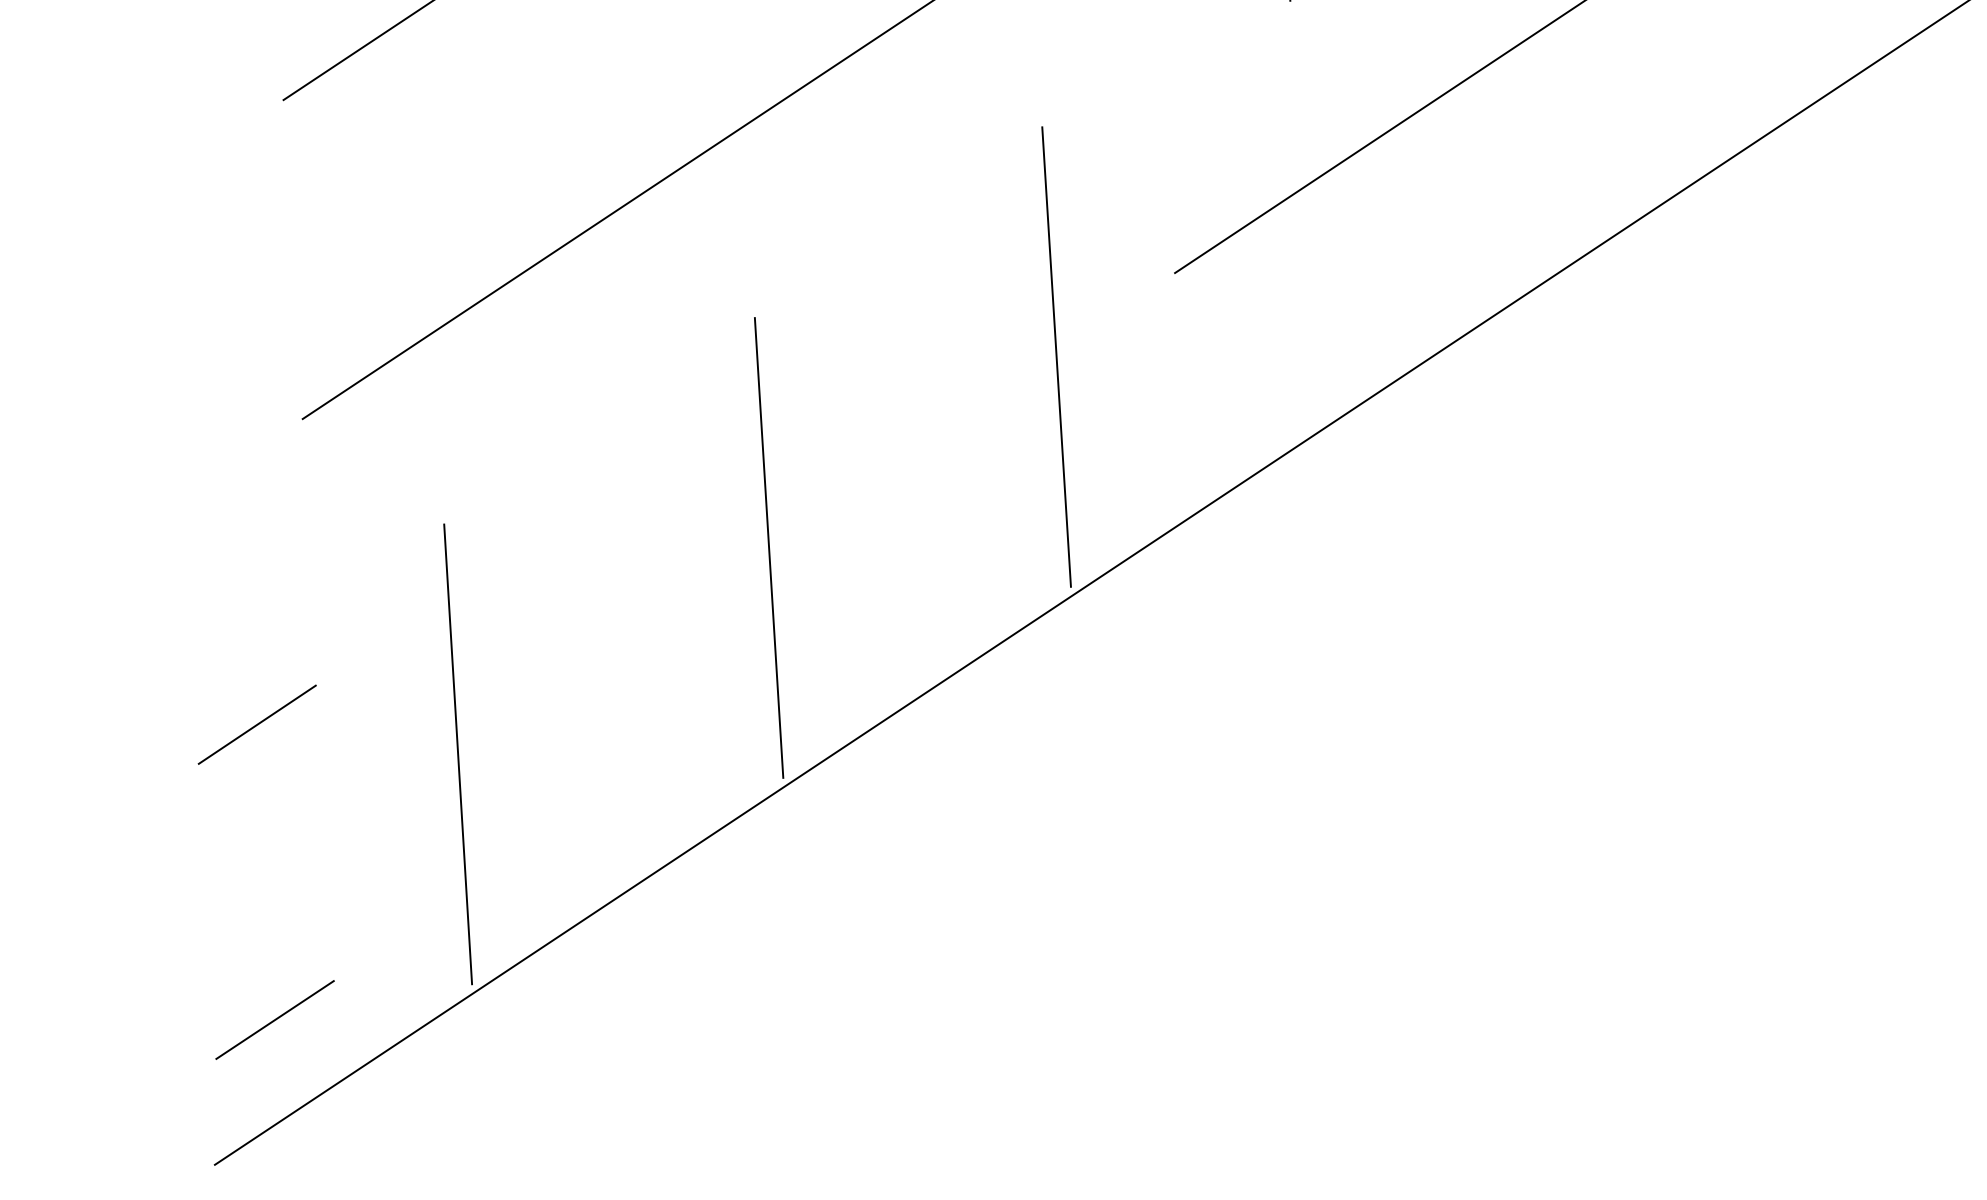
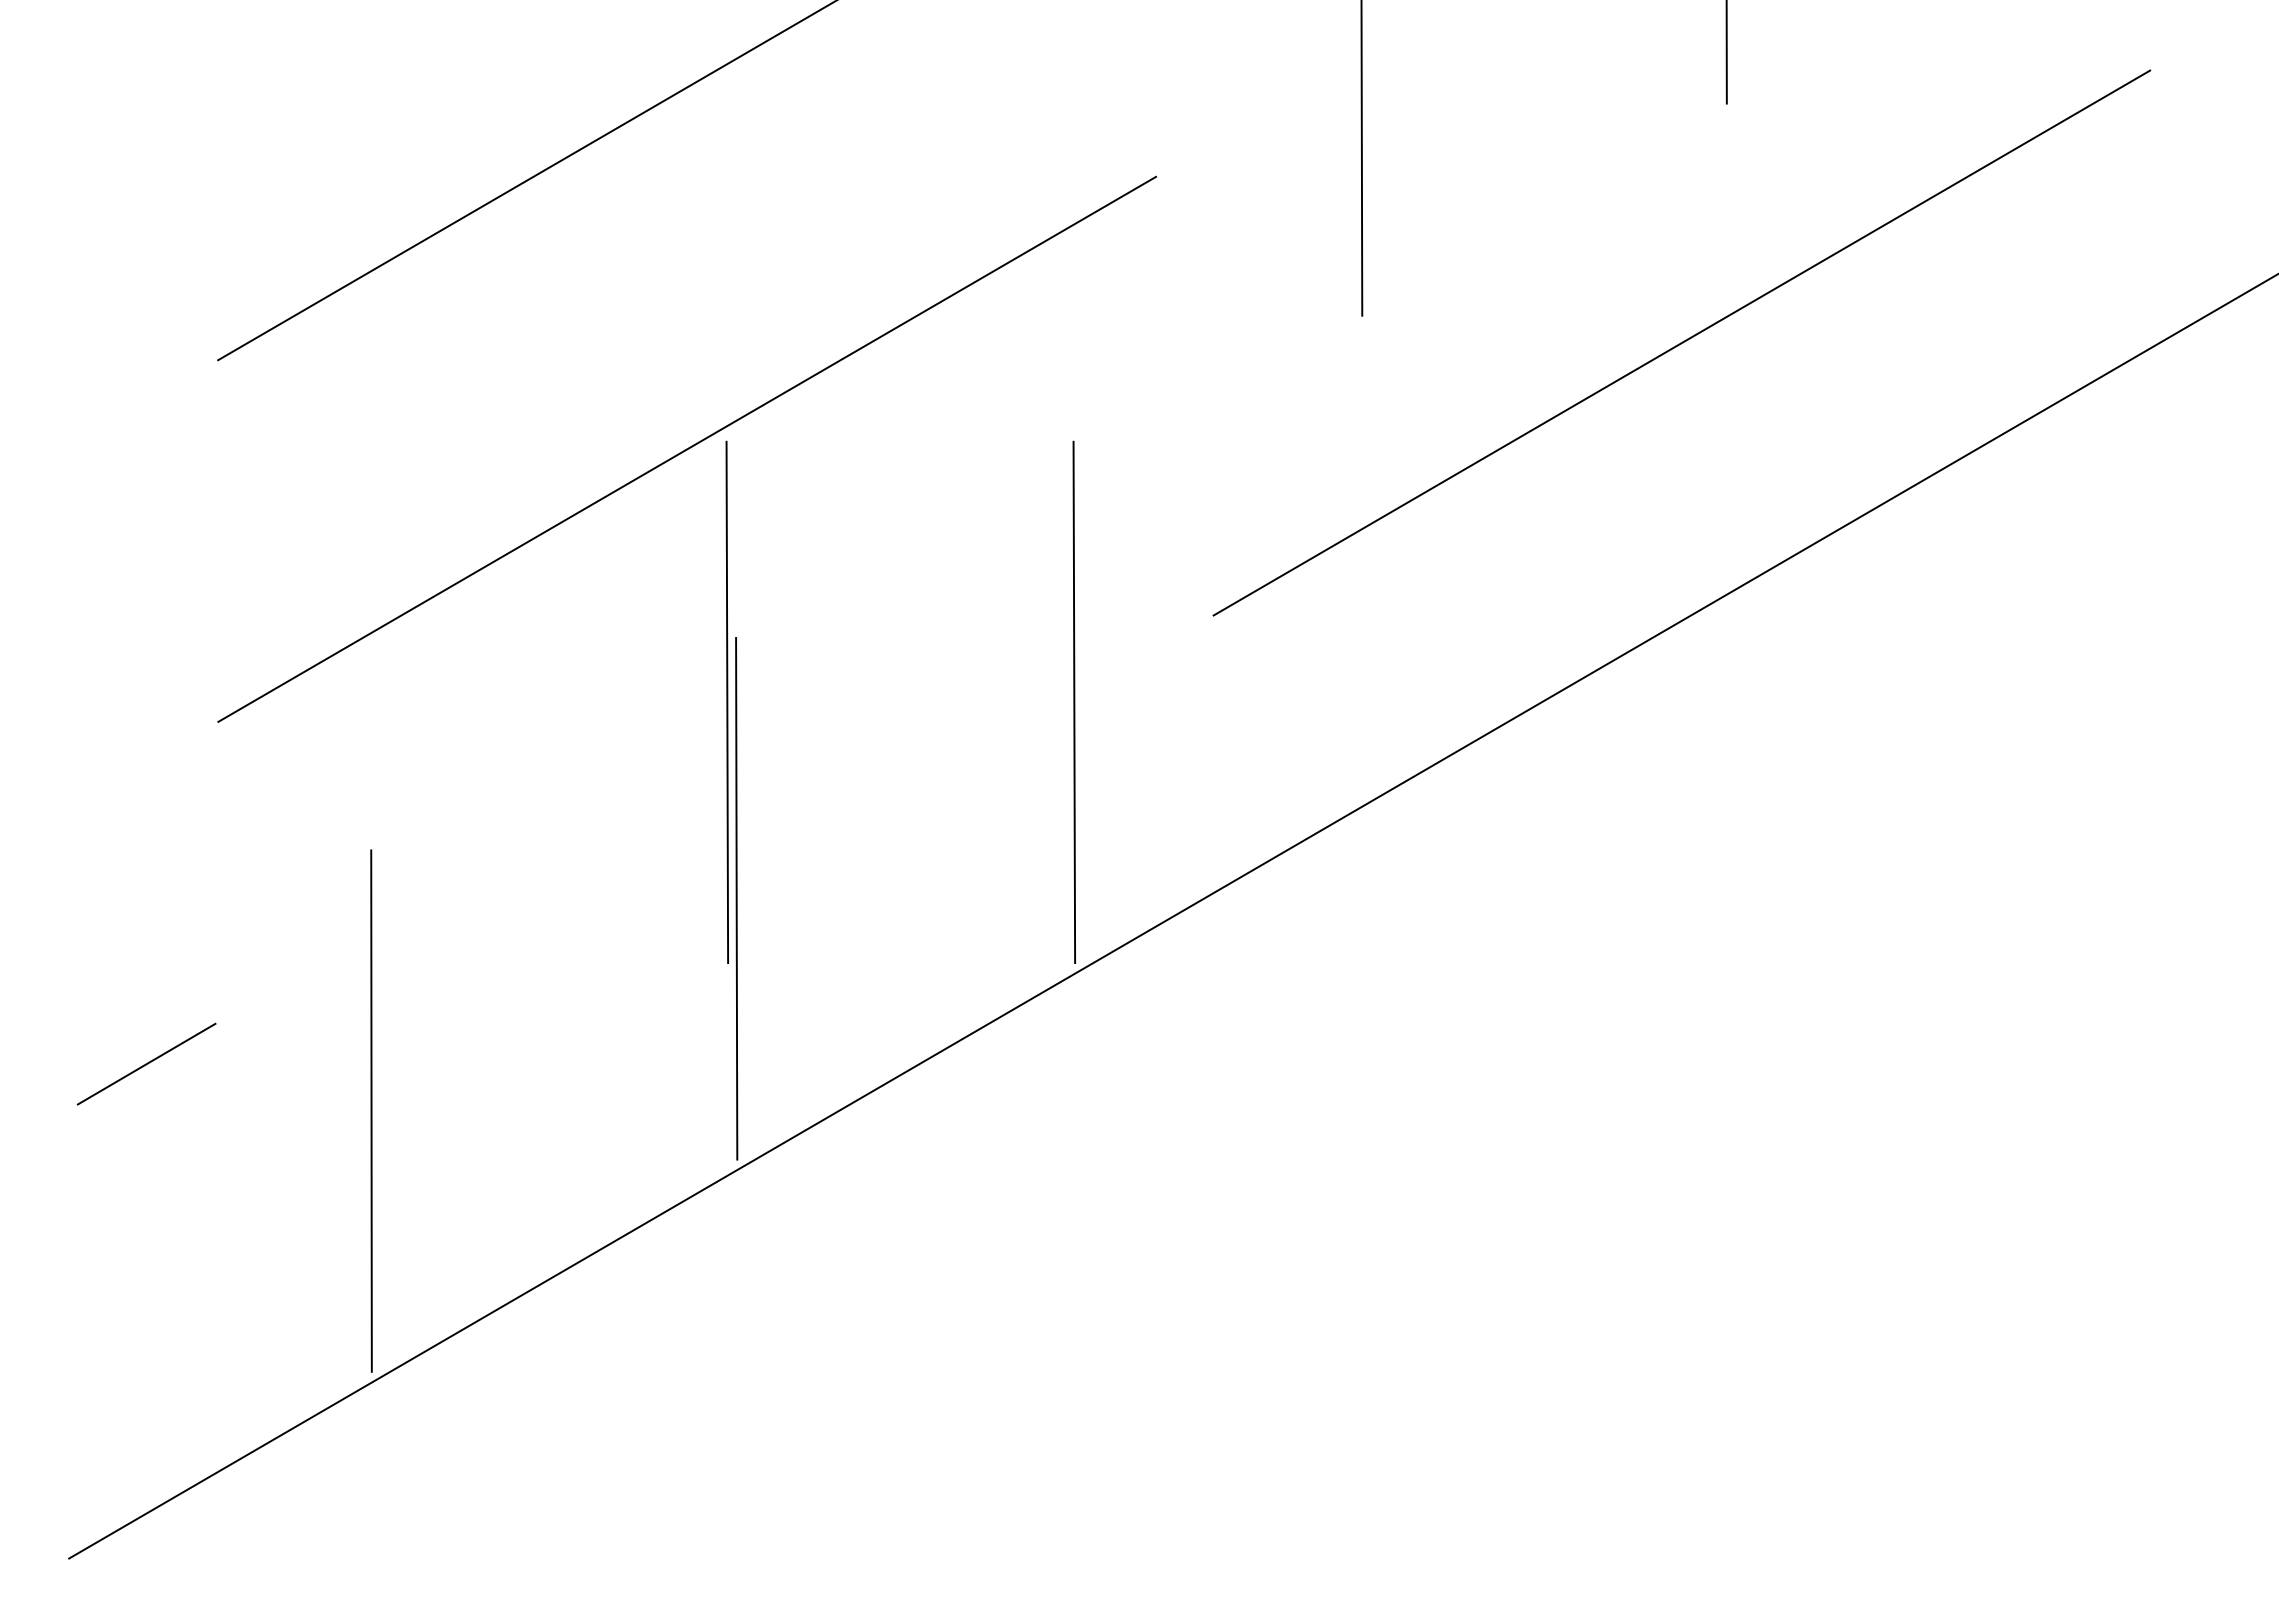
line: (749, 374) -> (726, 701), added
line: (274, 1019) -> (146, 1398), removed

